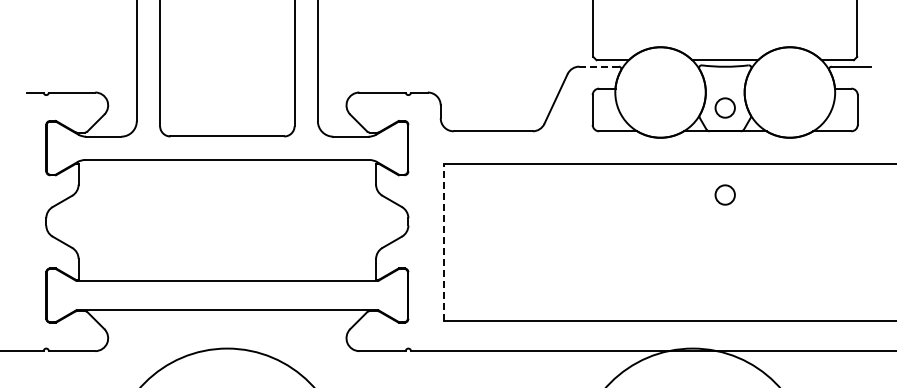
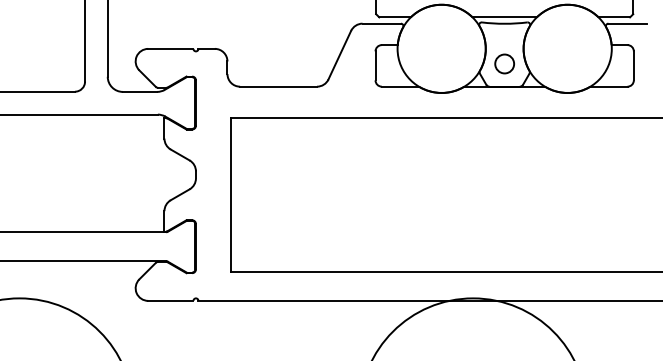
line: (599, 66) -> (382, 23), dashed -> solid
circle: (724, 194) -> (503, 148), removed
line: (443, 242) -> (230, 195), dashed -> solid

